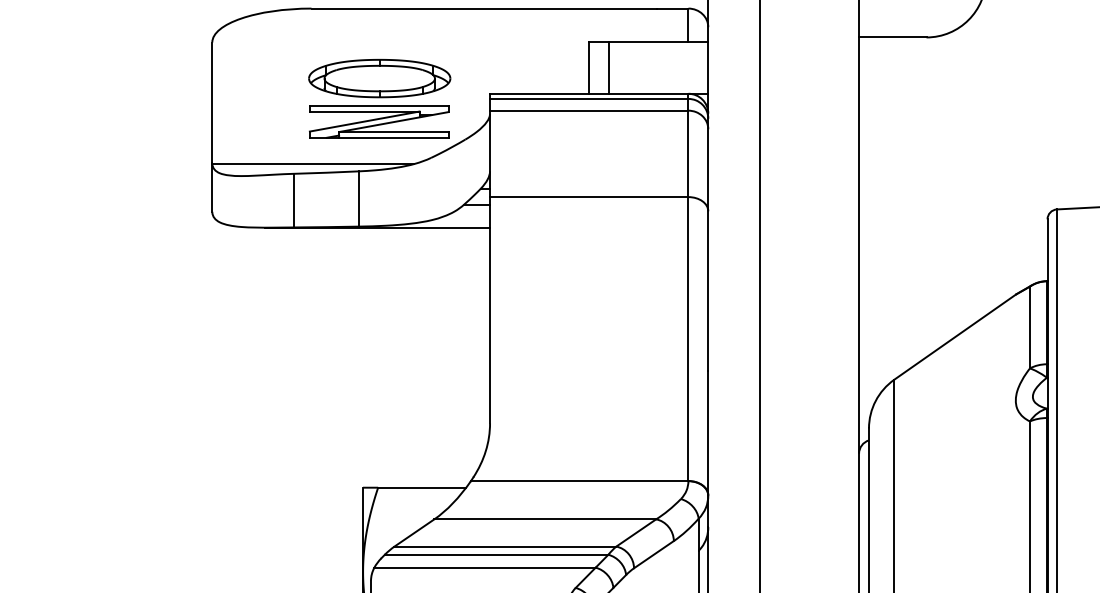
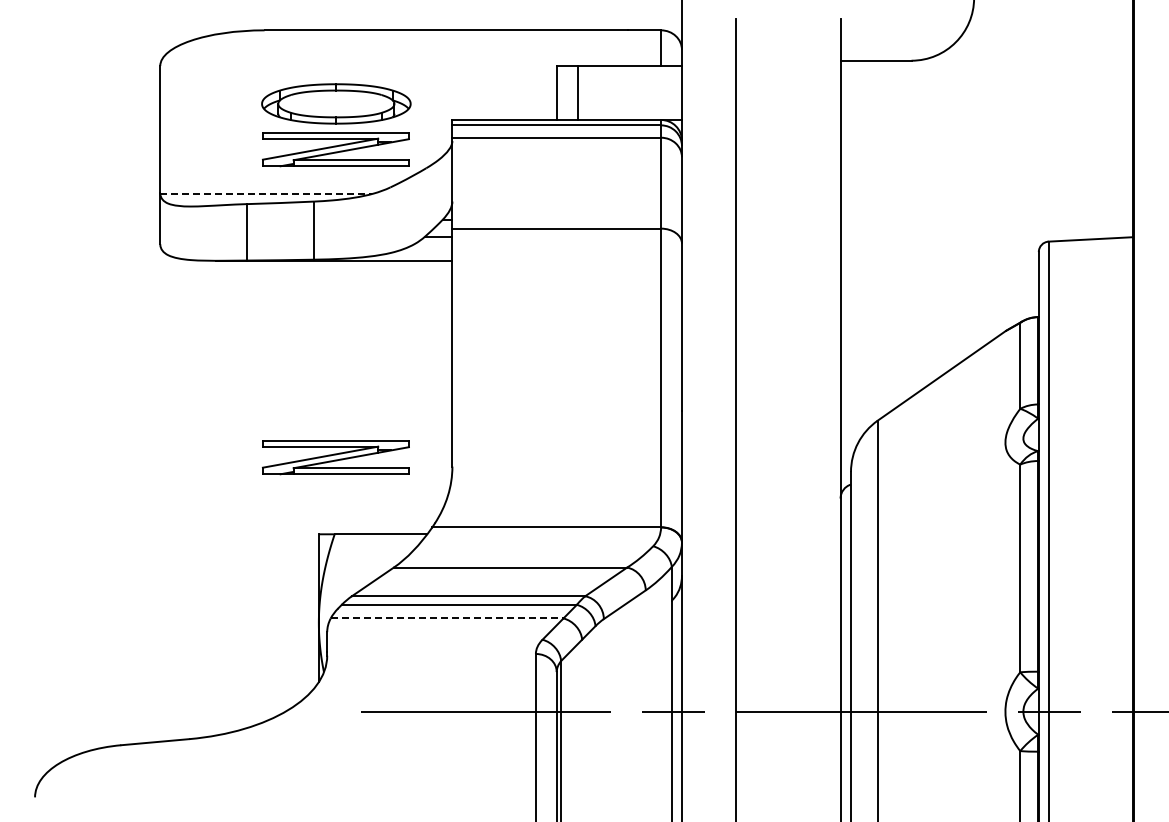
line: (313, 163) -> (266, 193), solid -> dashed
part: (378, 414) -> (335, 457), added
line: (485, 567) -> (447, 618), solid -> dashed

